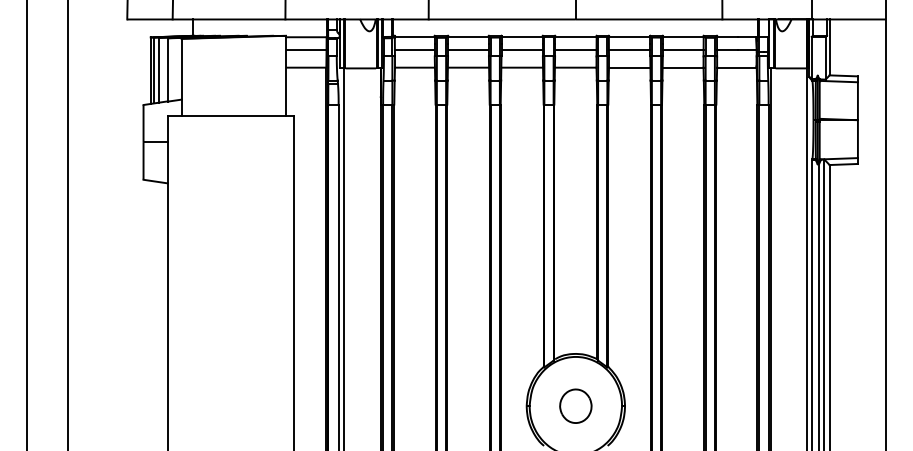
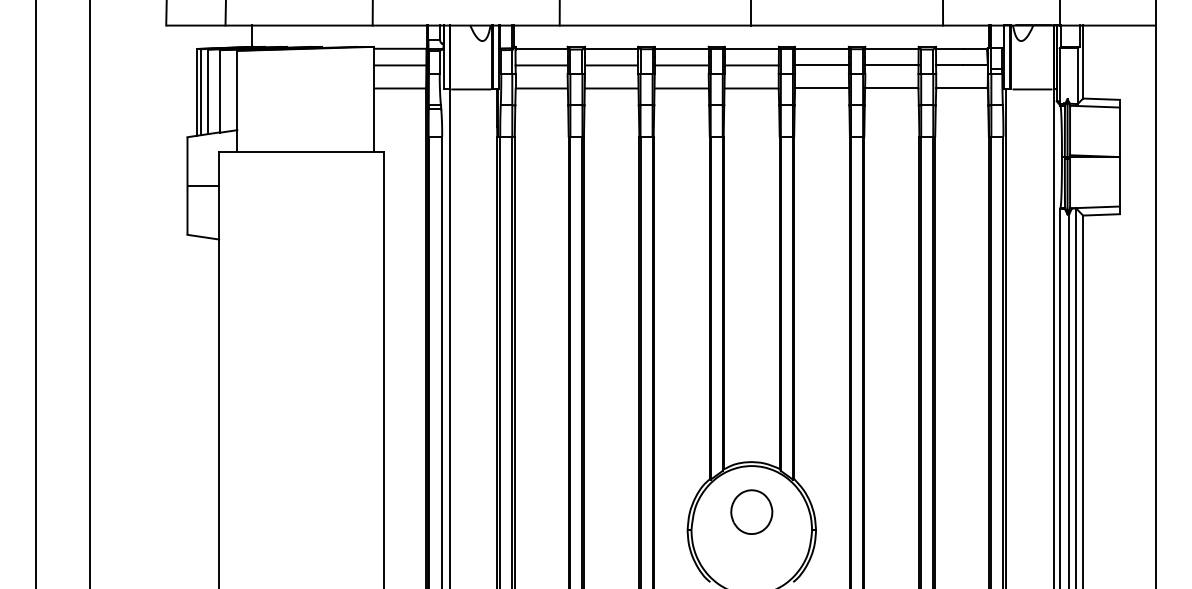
part: (575, 405) -> (751, 511), moved

